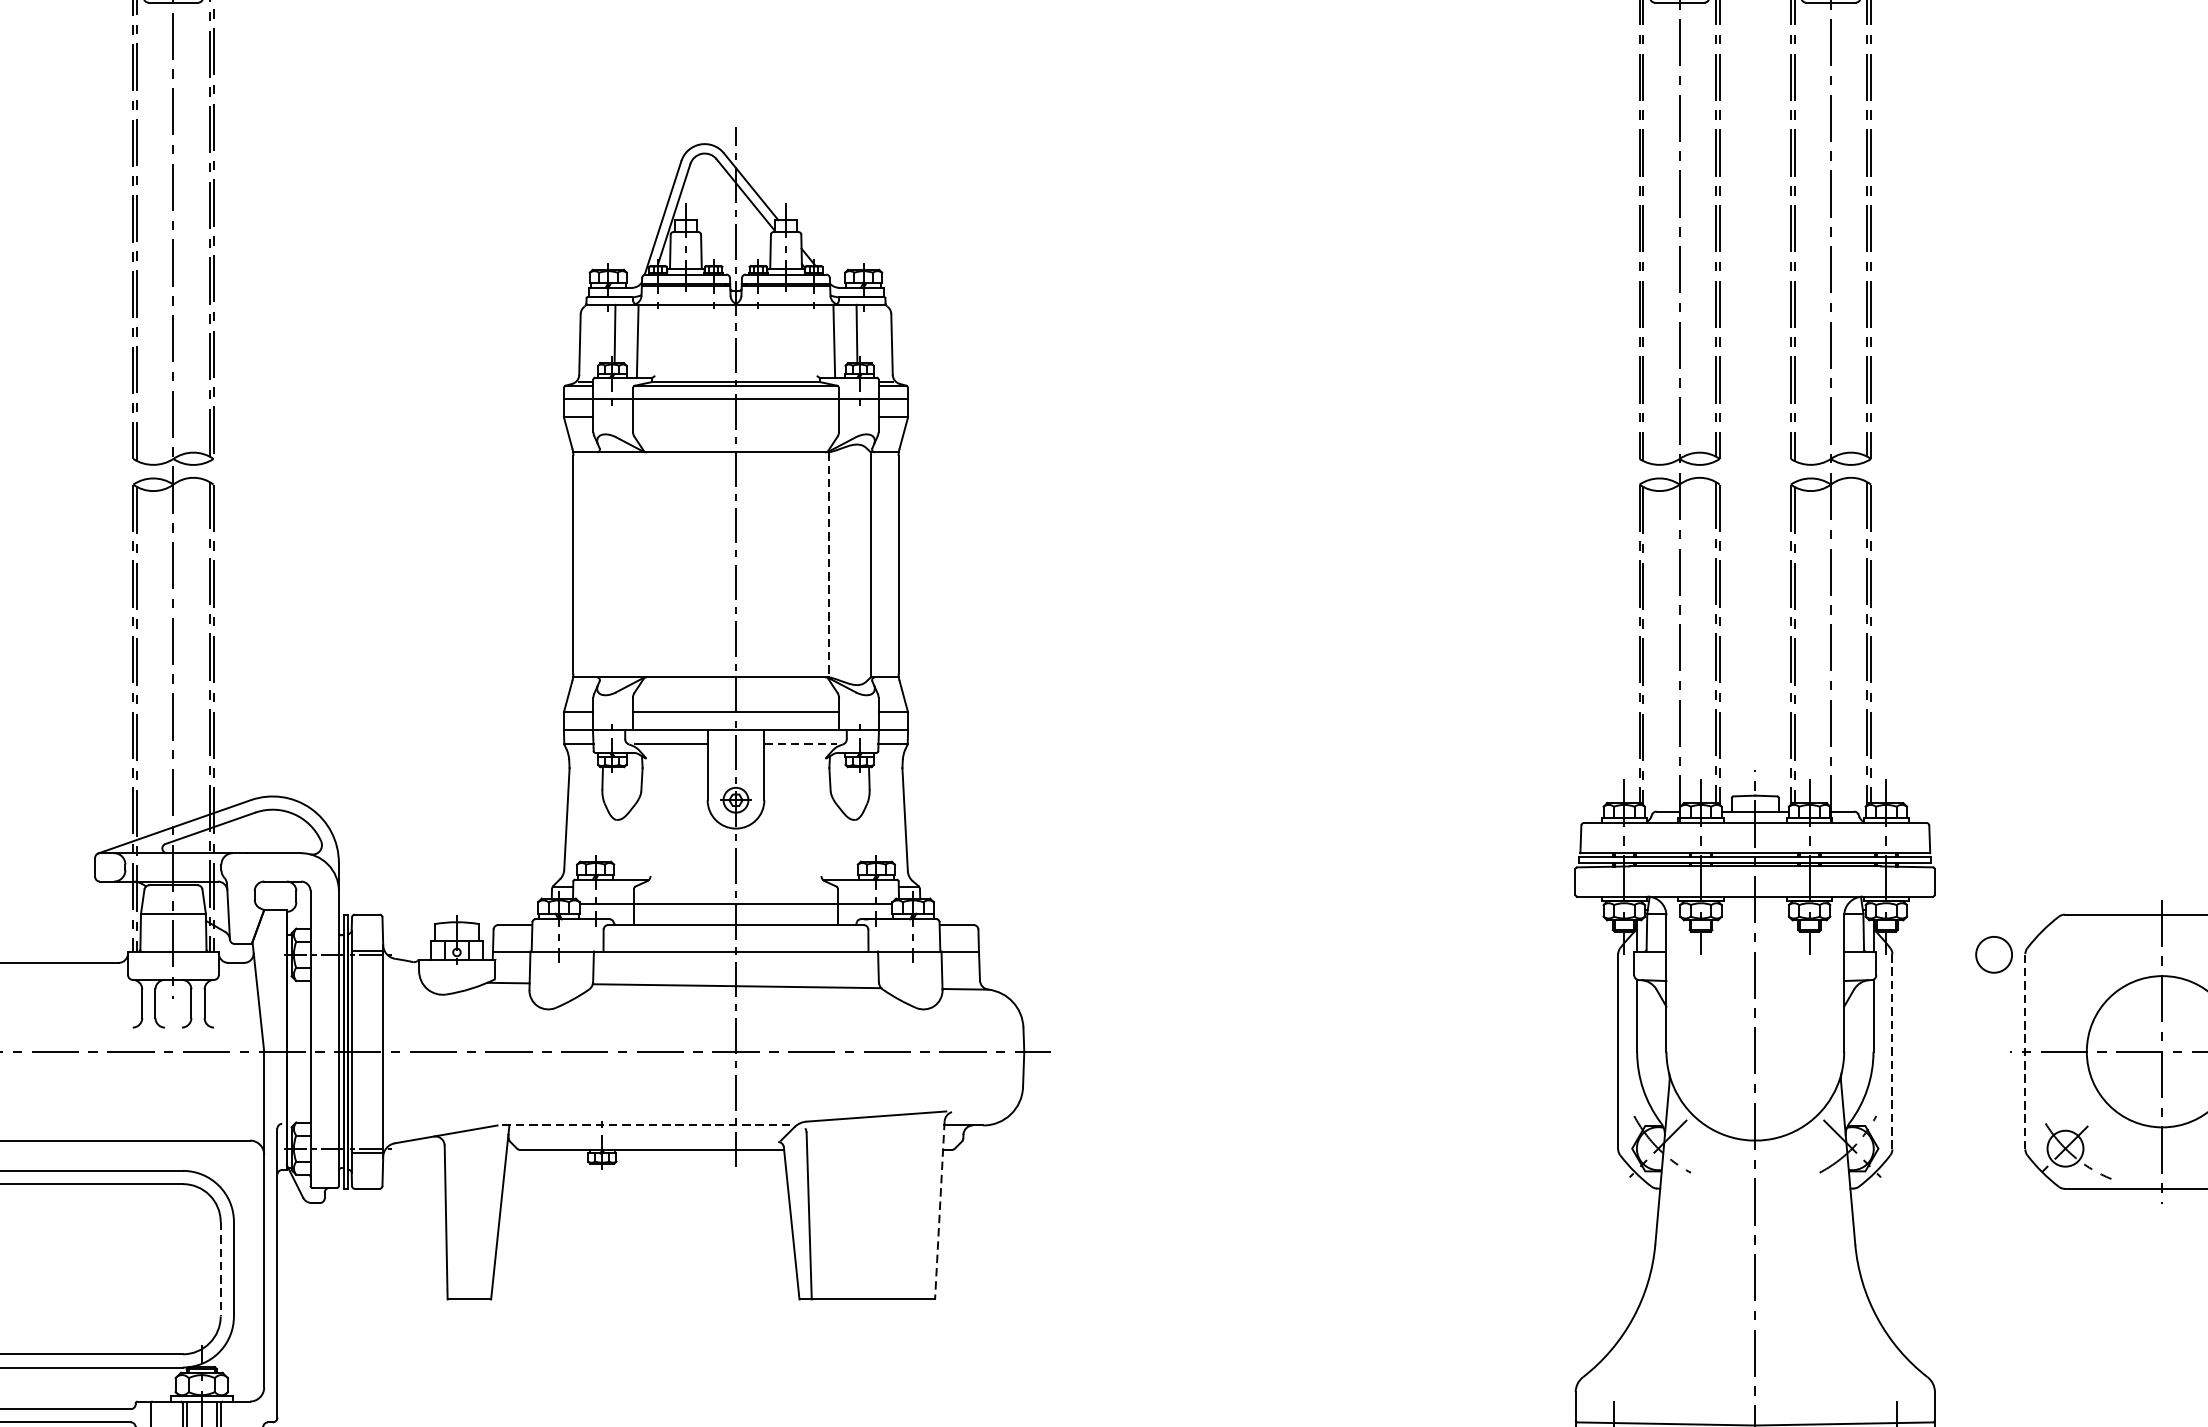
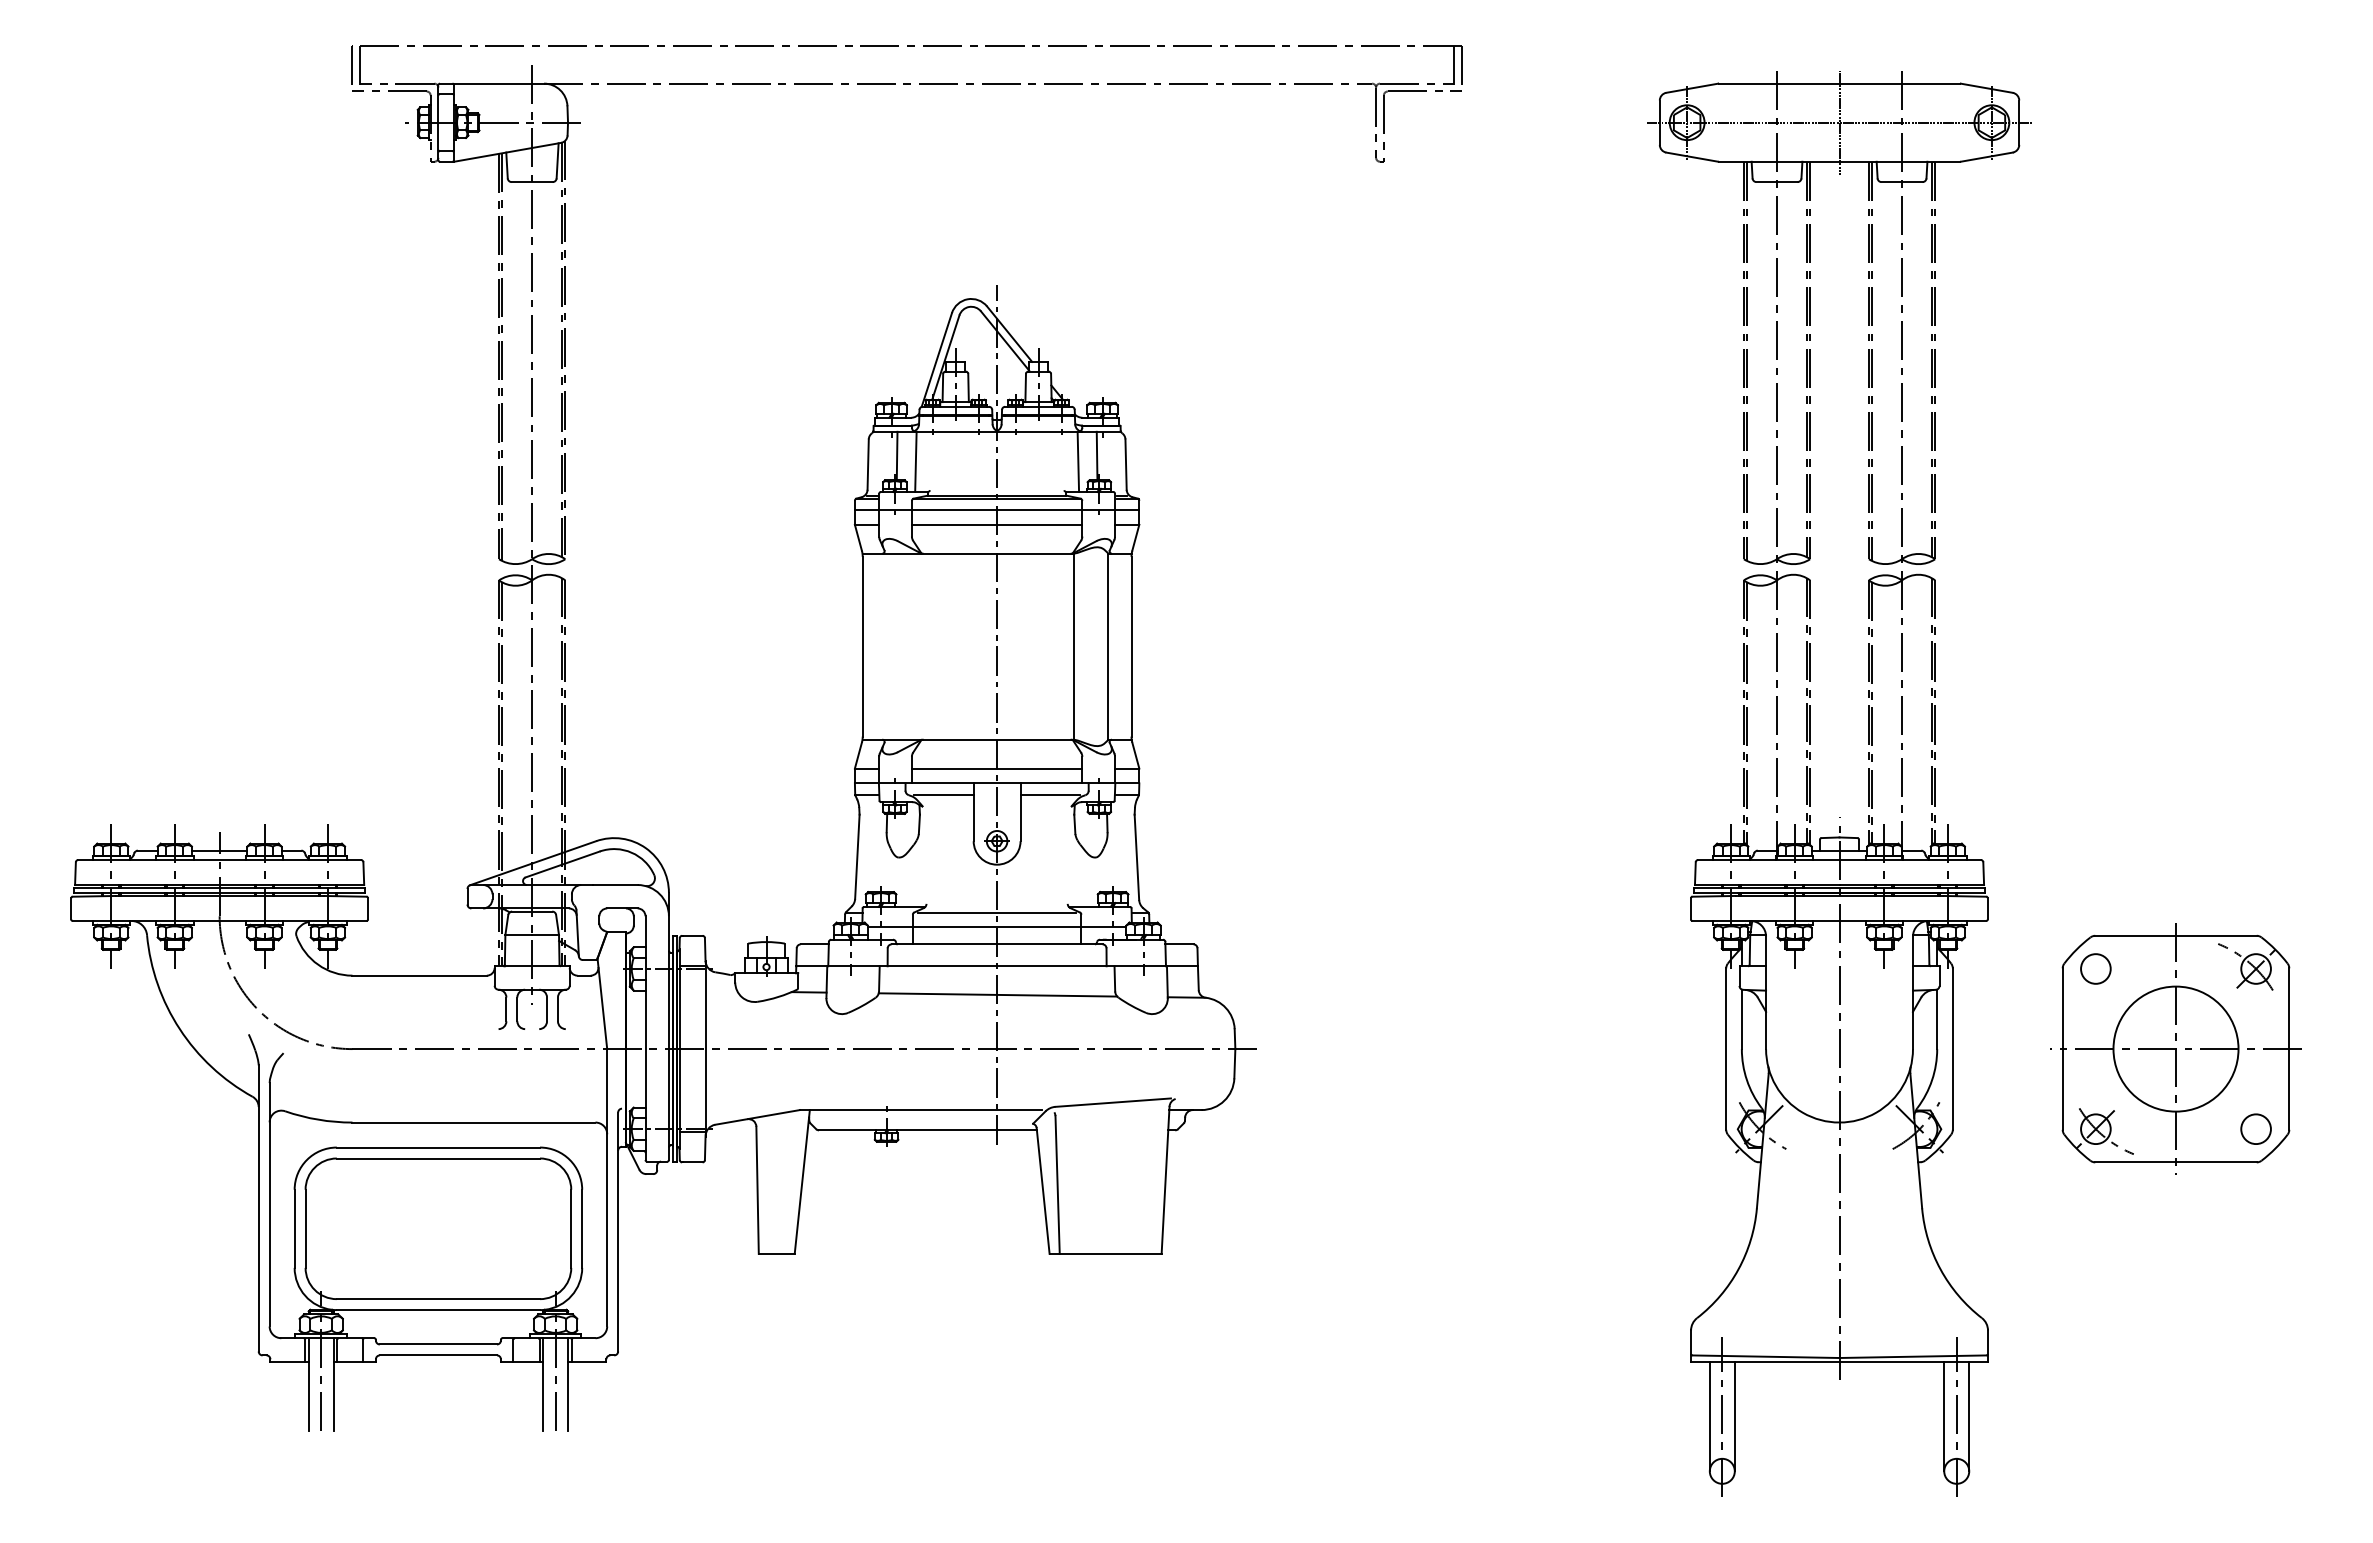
line: (735, 416) -> (996, 524), added
line: (829, 564) -> (1074, 646), dashed -> solid
line: (800, 744) -> (1050, 795), dashed -> solid
line: (735, 887) -> (996, 913), added
circle: (1993, 954) -> (2095, 968), moved
line: (1892, 1052) -> (1952, 1049), dashed -> solid
line: (2025, 1052) -> (2062, 1049), dashed -> solid
line: (643, 1126) -> (920, 1110), dashed -> solid
line: (939, 1210) -> (1165, 1180), dashed -> solid
line: (221, 1270) -> (571, 1229), dashed -> solid

